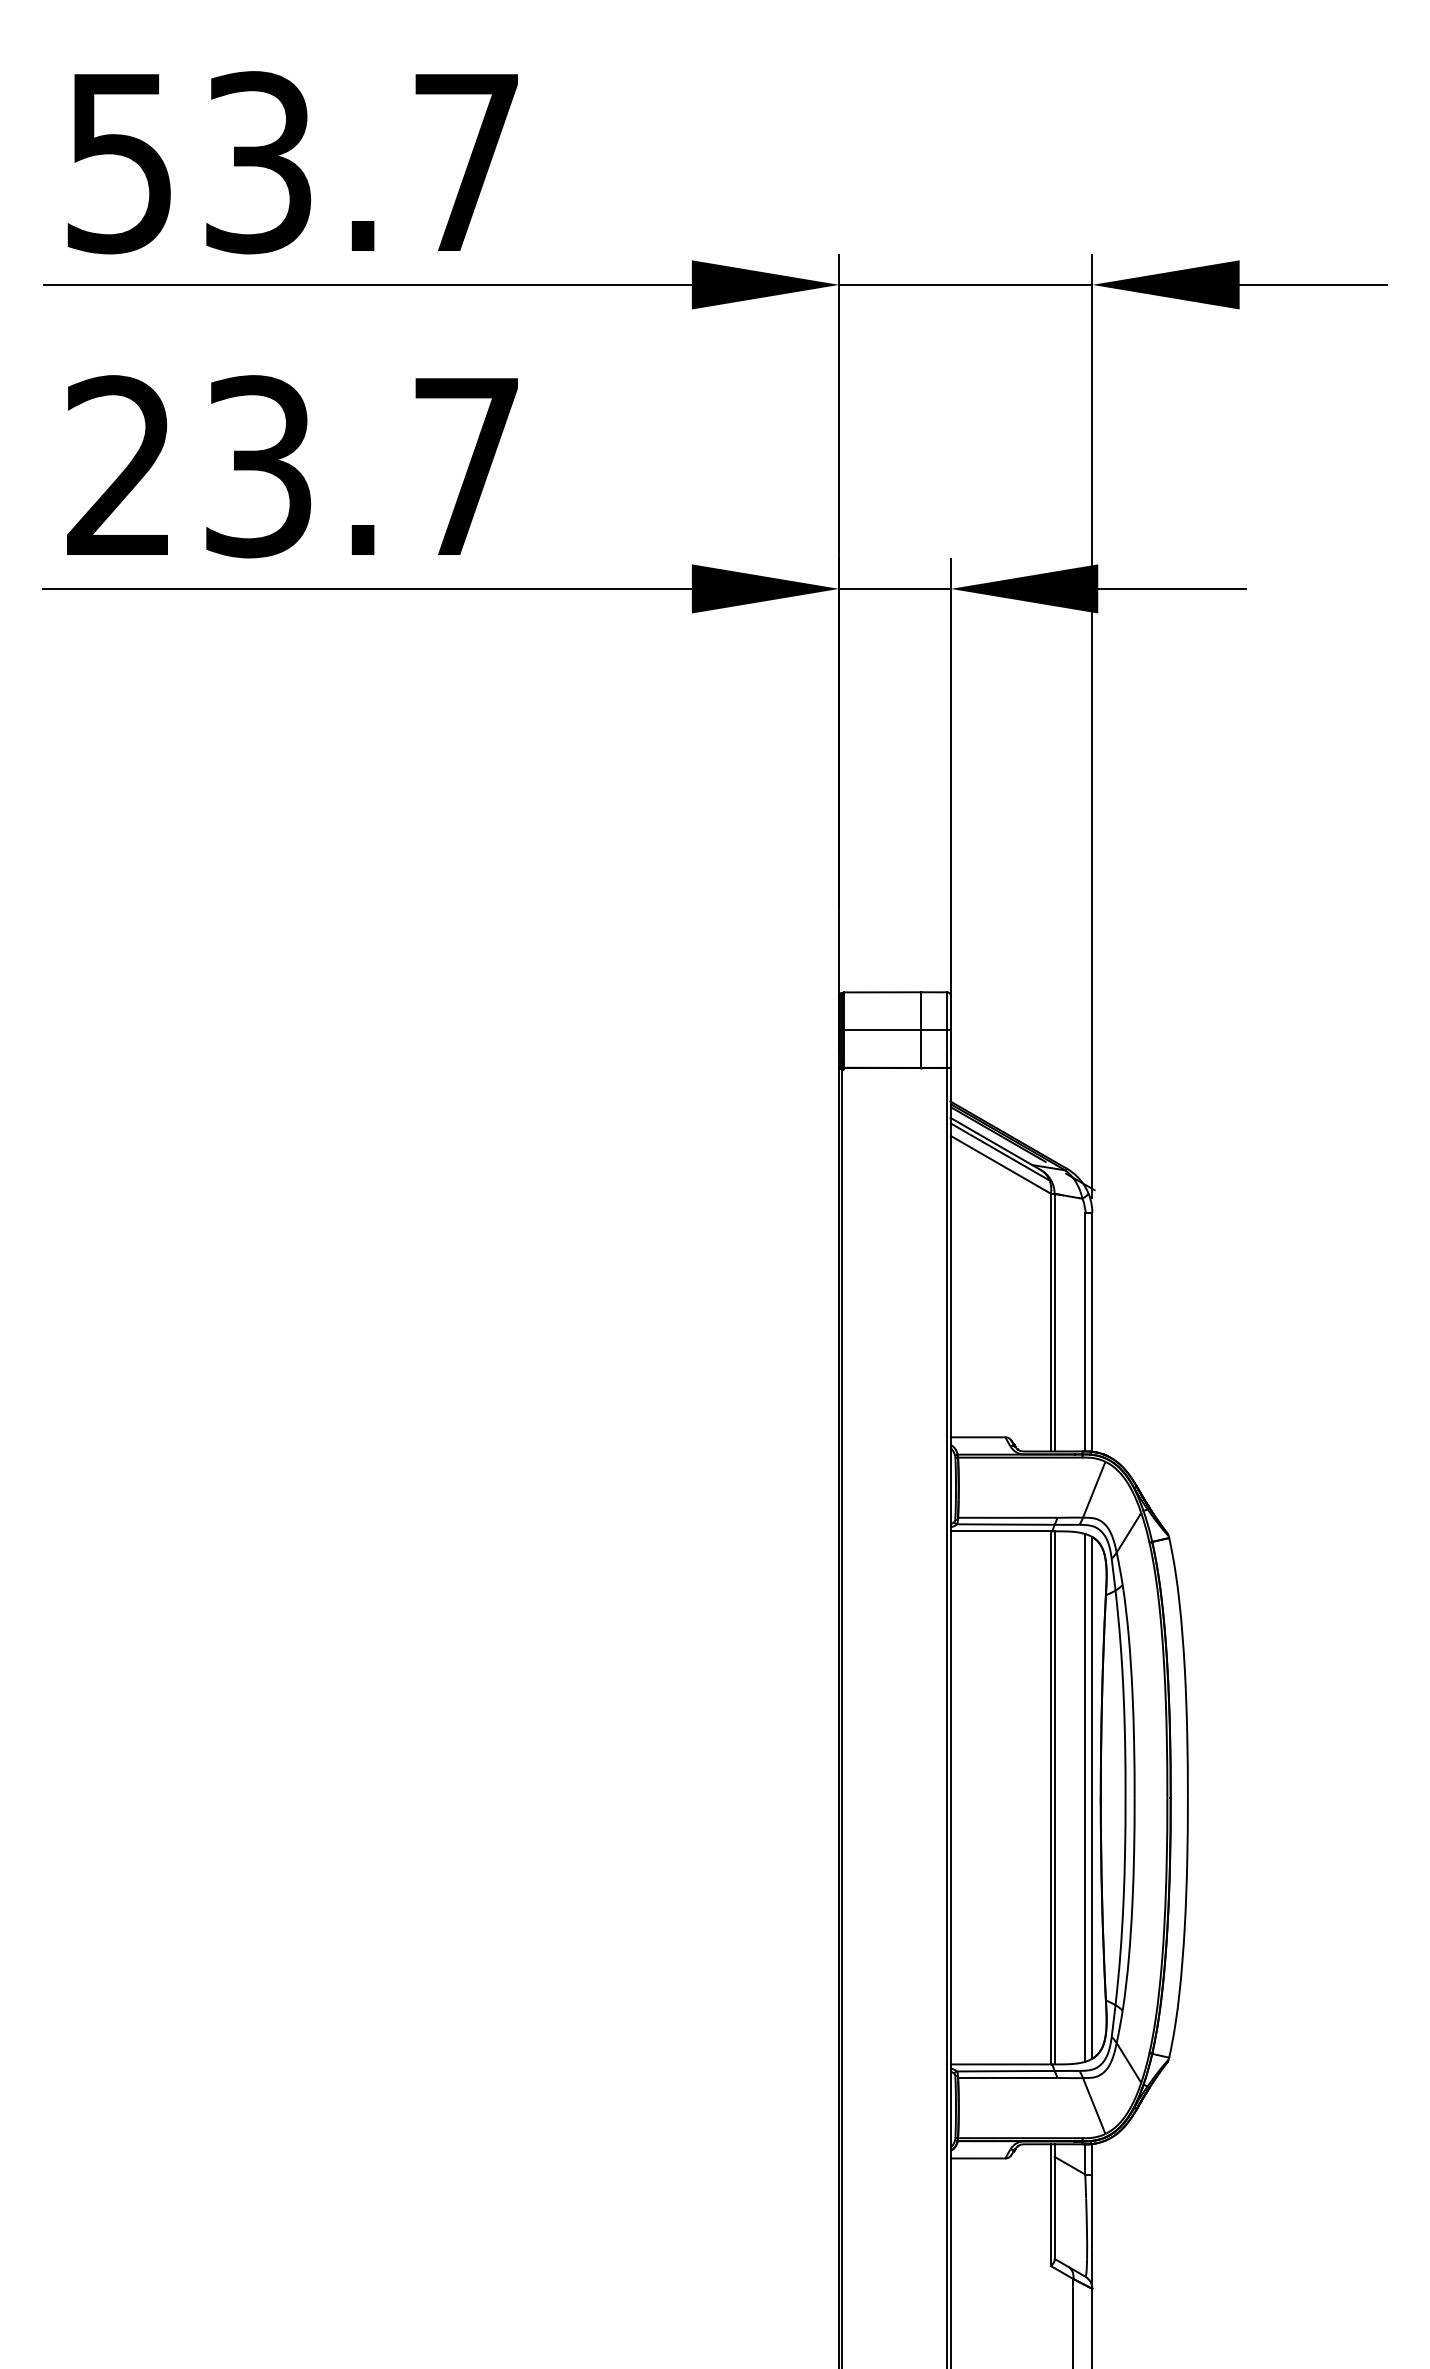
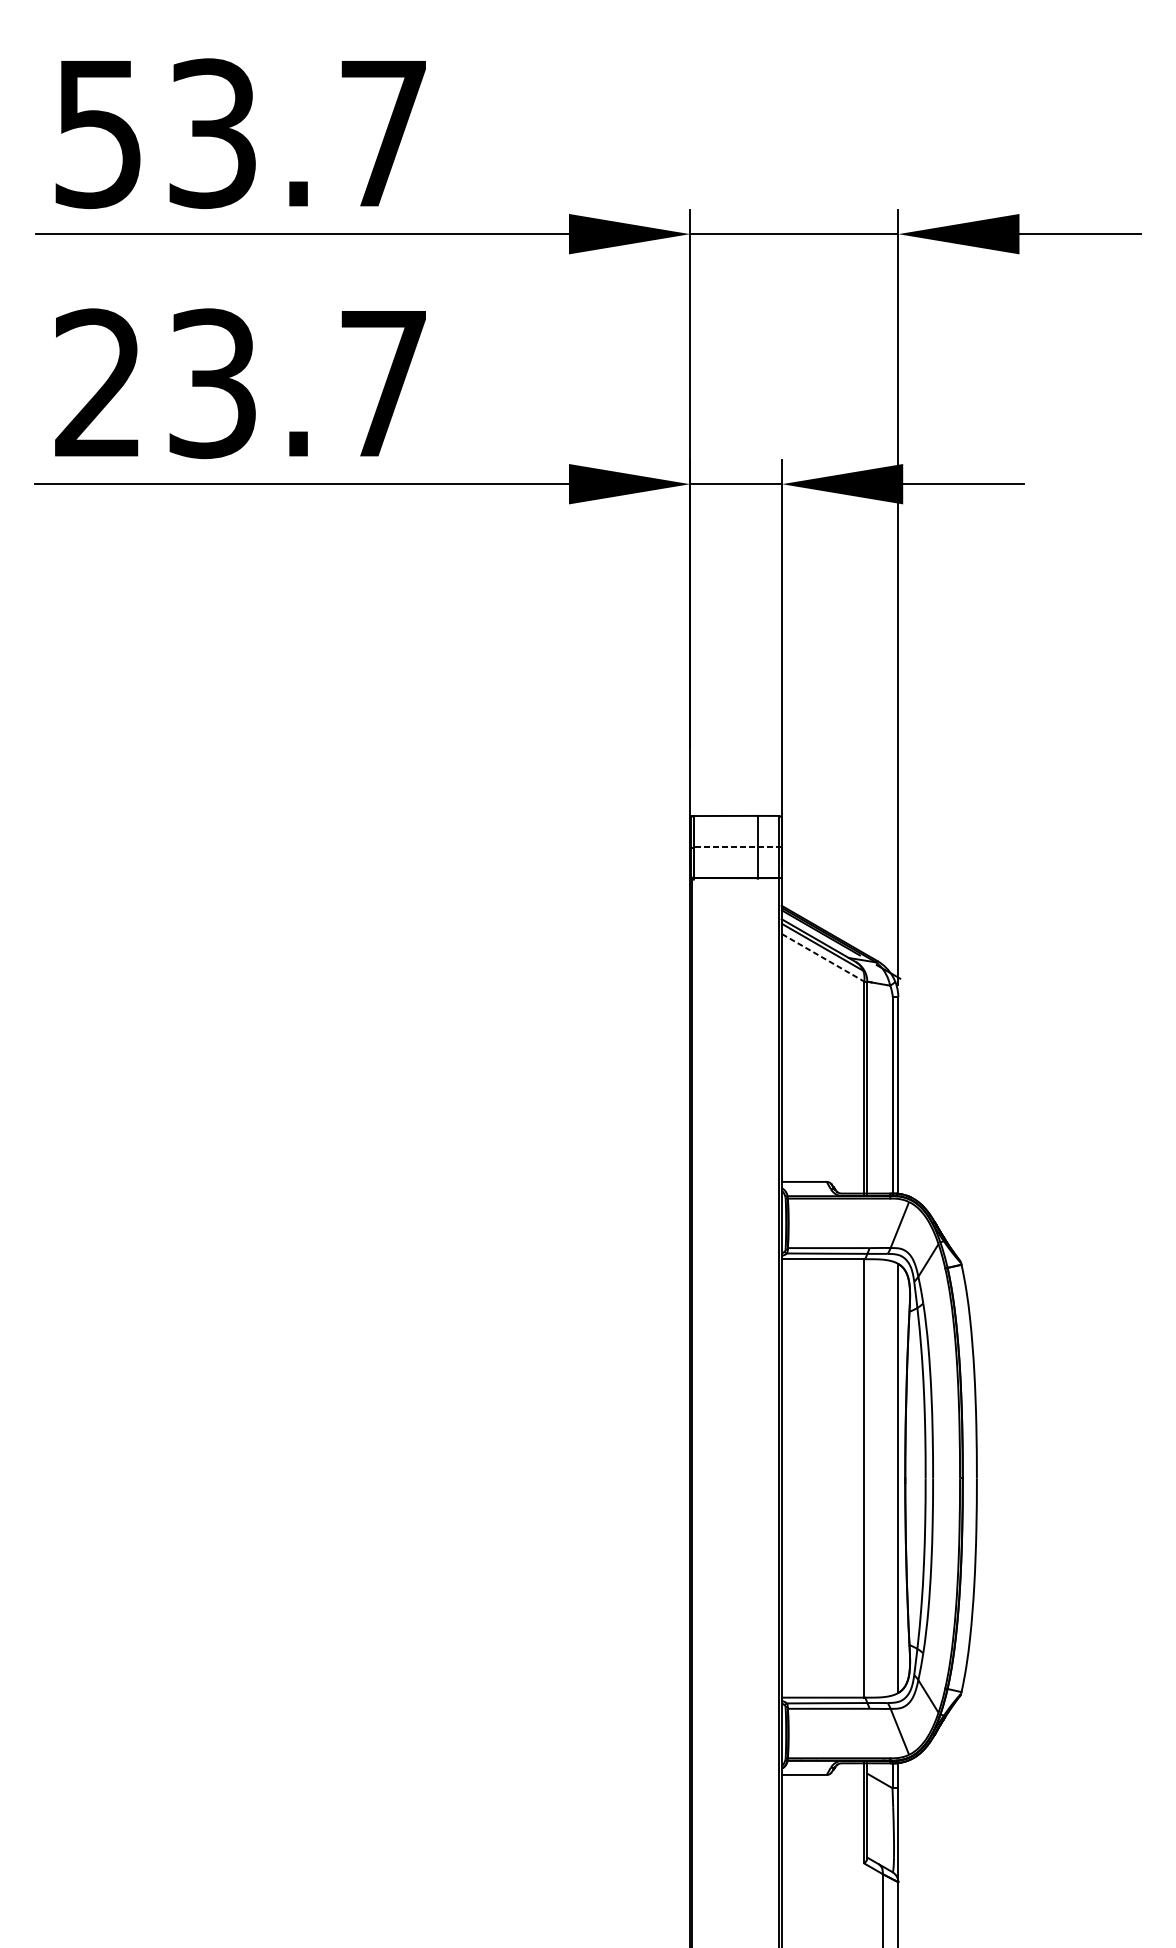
line: (897, 1029) -> (738, 846), solid -> dashed
line: (1000, 1164) -> (822, 957), solid -> dashed
line: (1054, 1797) -> (867, 1478), removed
line: (1085, 1797) -> (892, 1478), removed

